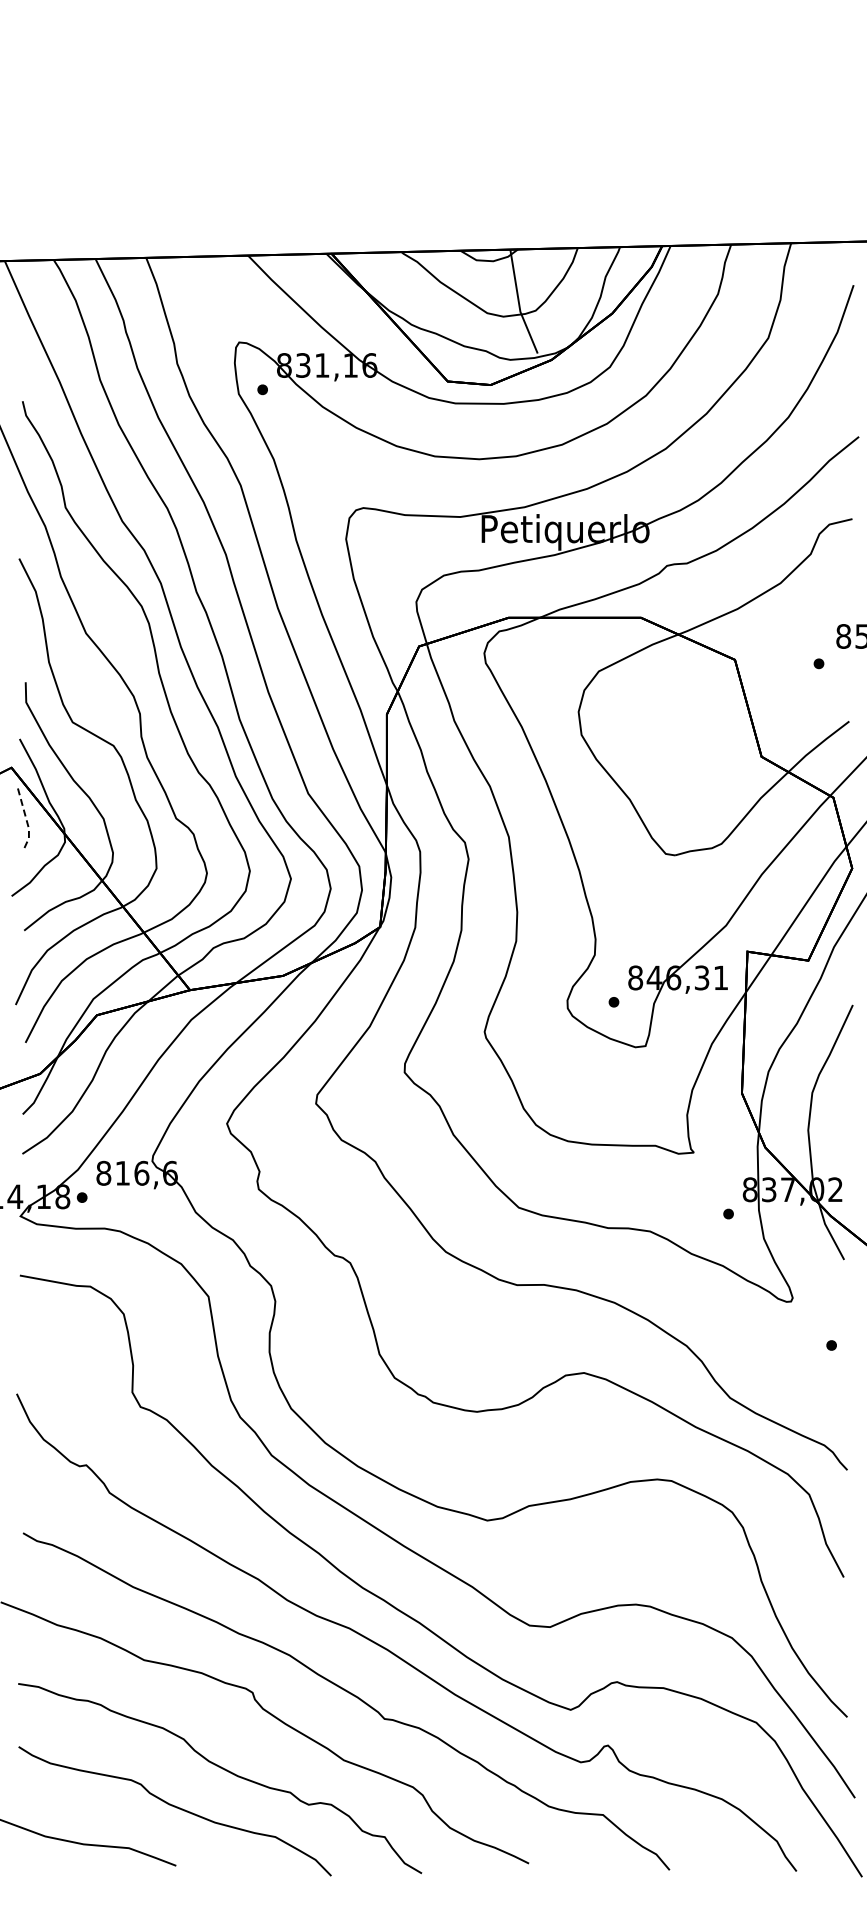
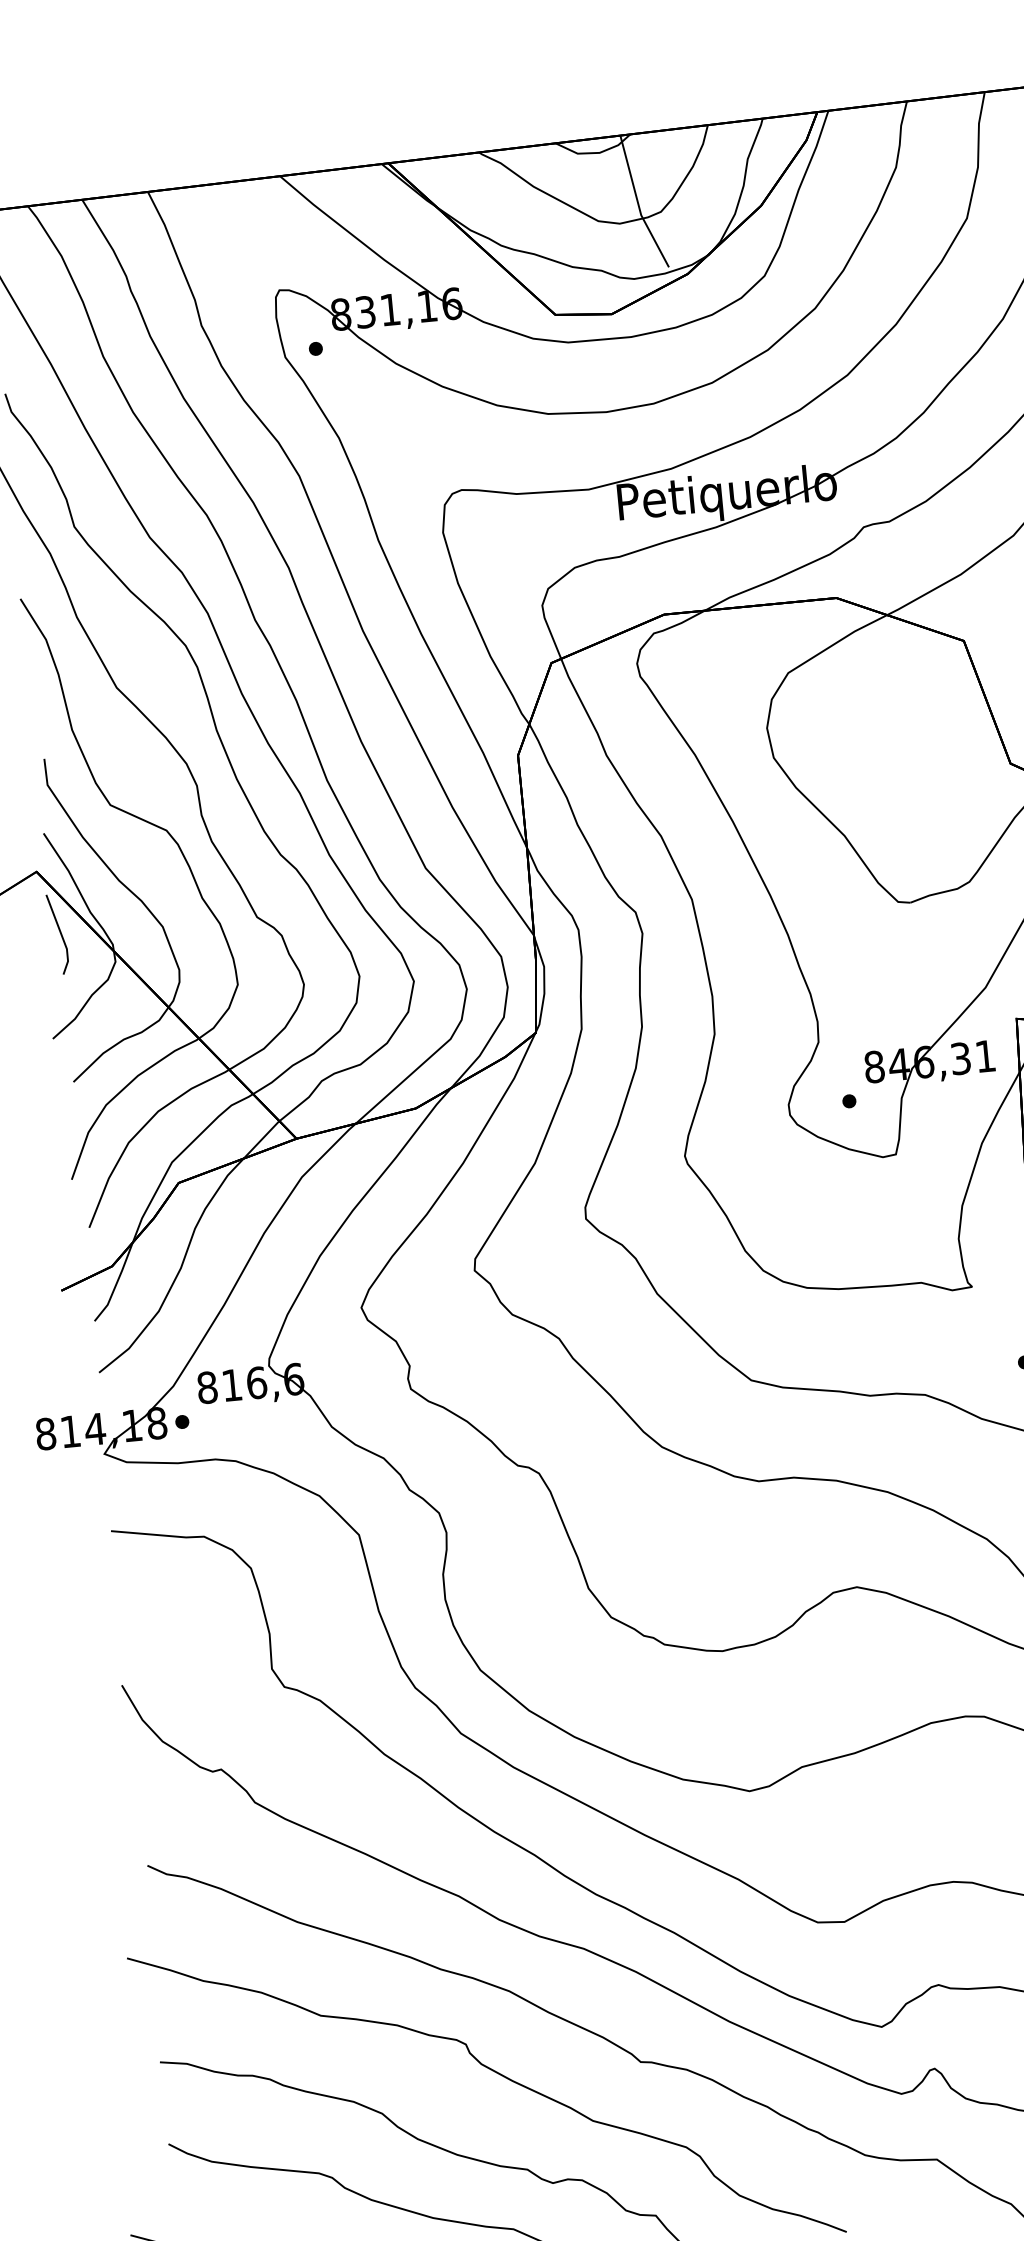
line: (26, 818) -> (62, 935), dashed -> solid

